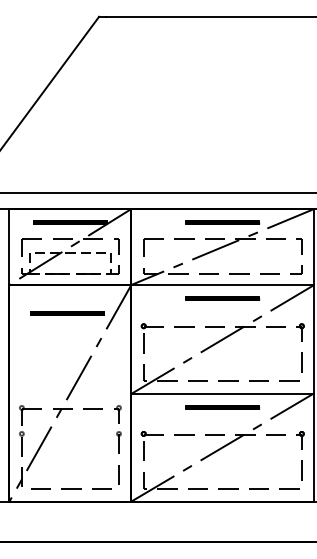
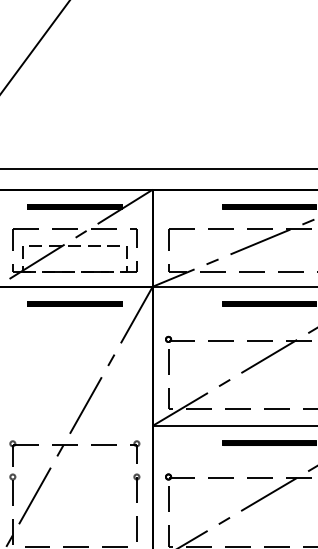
line: (67, 313) -> (74, 304), moved

